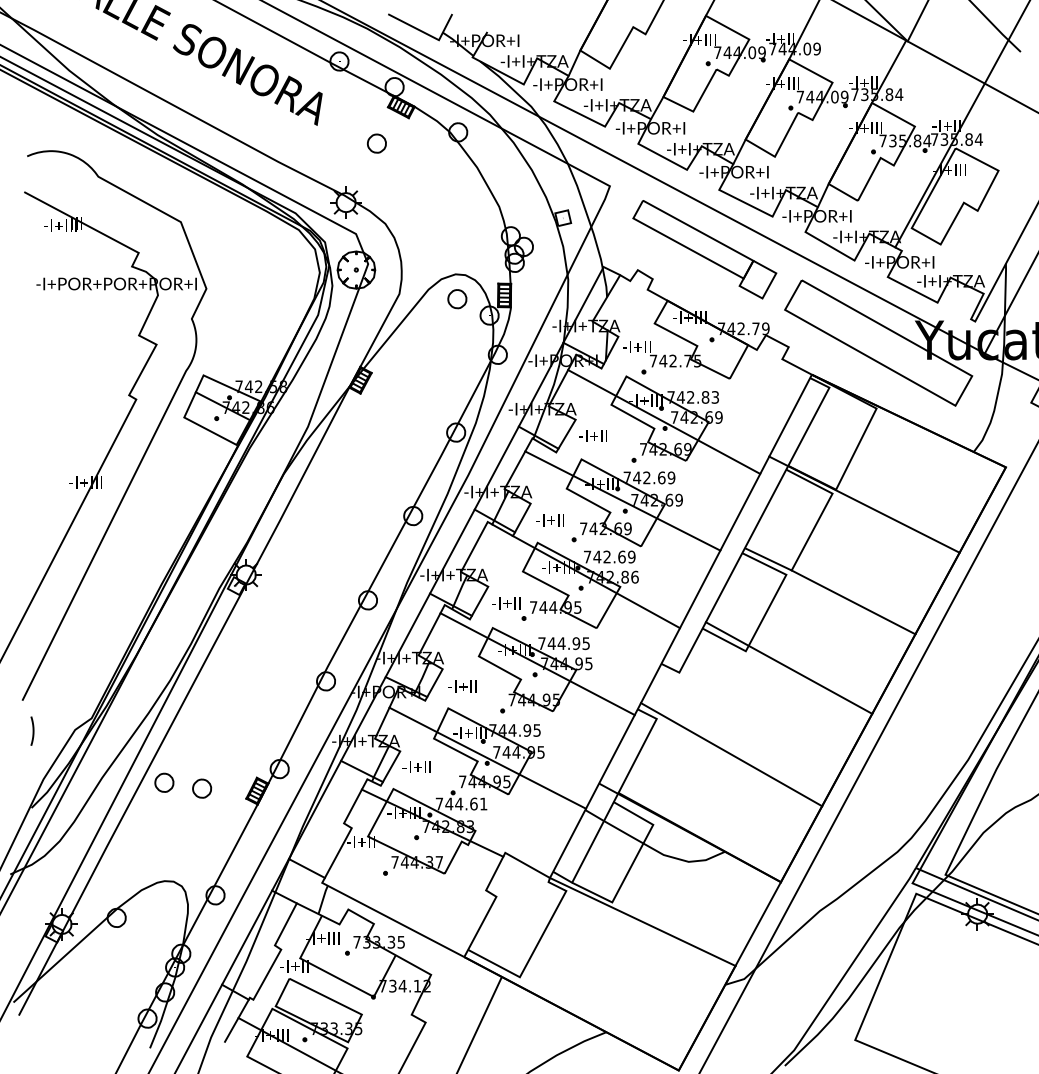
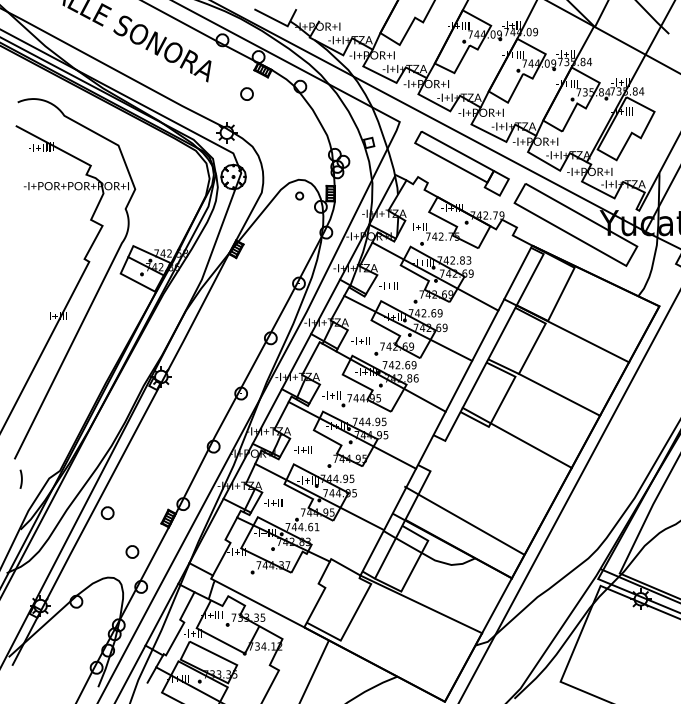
part: (456, 298) -> (299, 195), size x0.6
line: (731, 754) -> (464, 520), moved
part: (202, 787) -> (132, 551), moved

